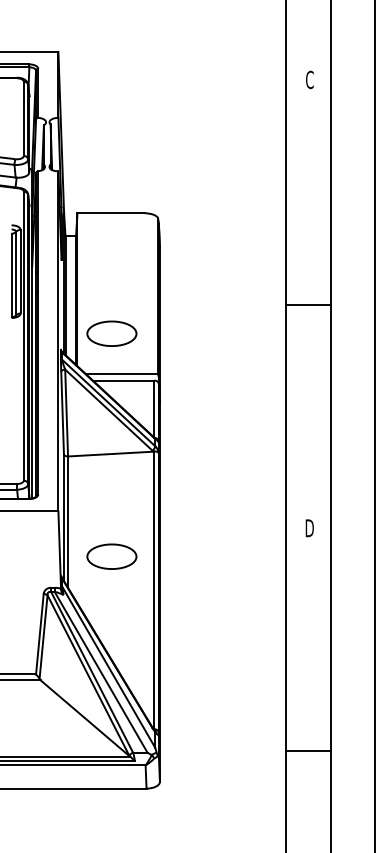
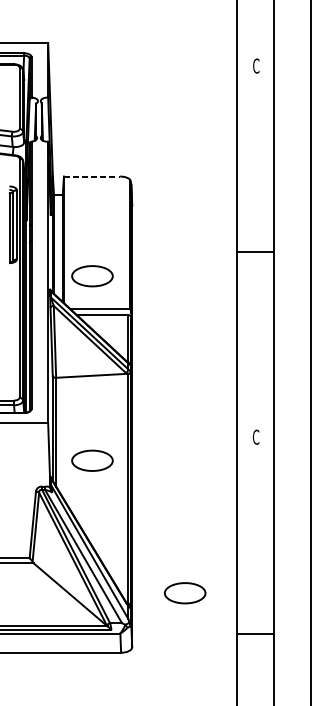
line: (111, 213) -> (92, 176), solid -> dashed
text: (309, 528) -> (256, 437), D -> C
part: (223, 716) -> (184, 593), added
line: (308, 750) -> (255, 633), moved

